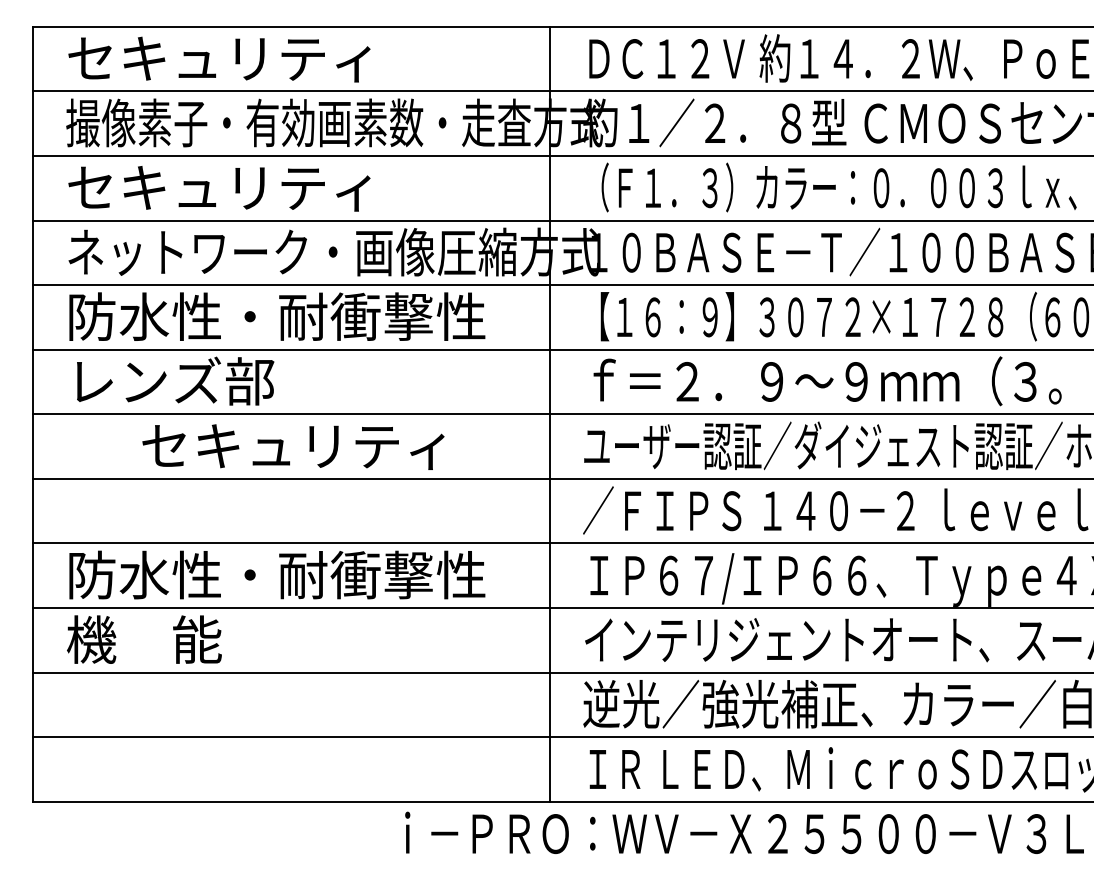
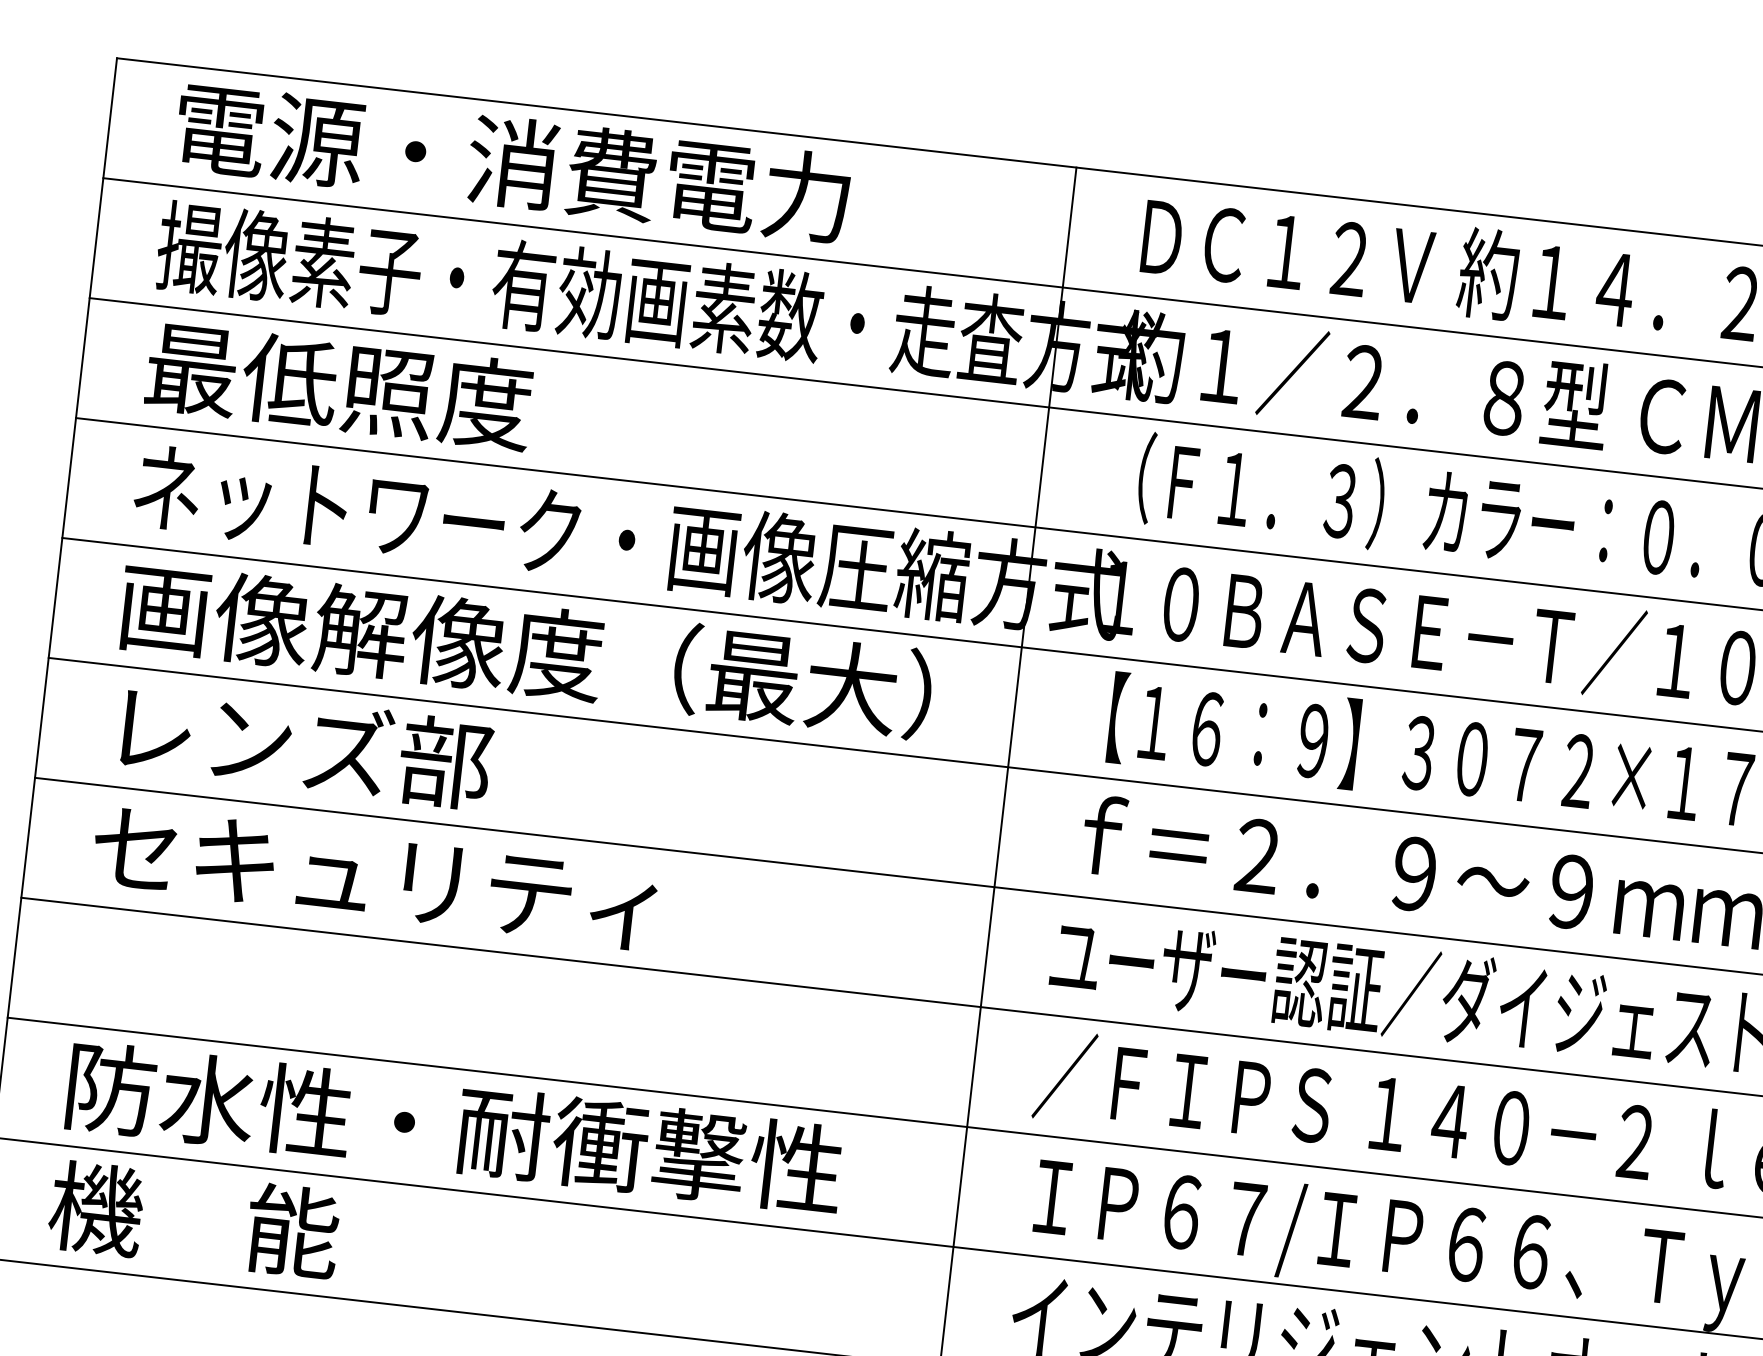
text: (249, 58) -> (512, 163), セキュリティ -> 電源・消費電力
text: (218, 187) -> (427, 395), セキュリティ -> 最低照度
text: (286, 316) -> (526, 649), 防水性・耐衝撃性 -> 画像解像度（最大）
text: (293, 446) -> (374, 877), moved

